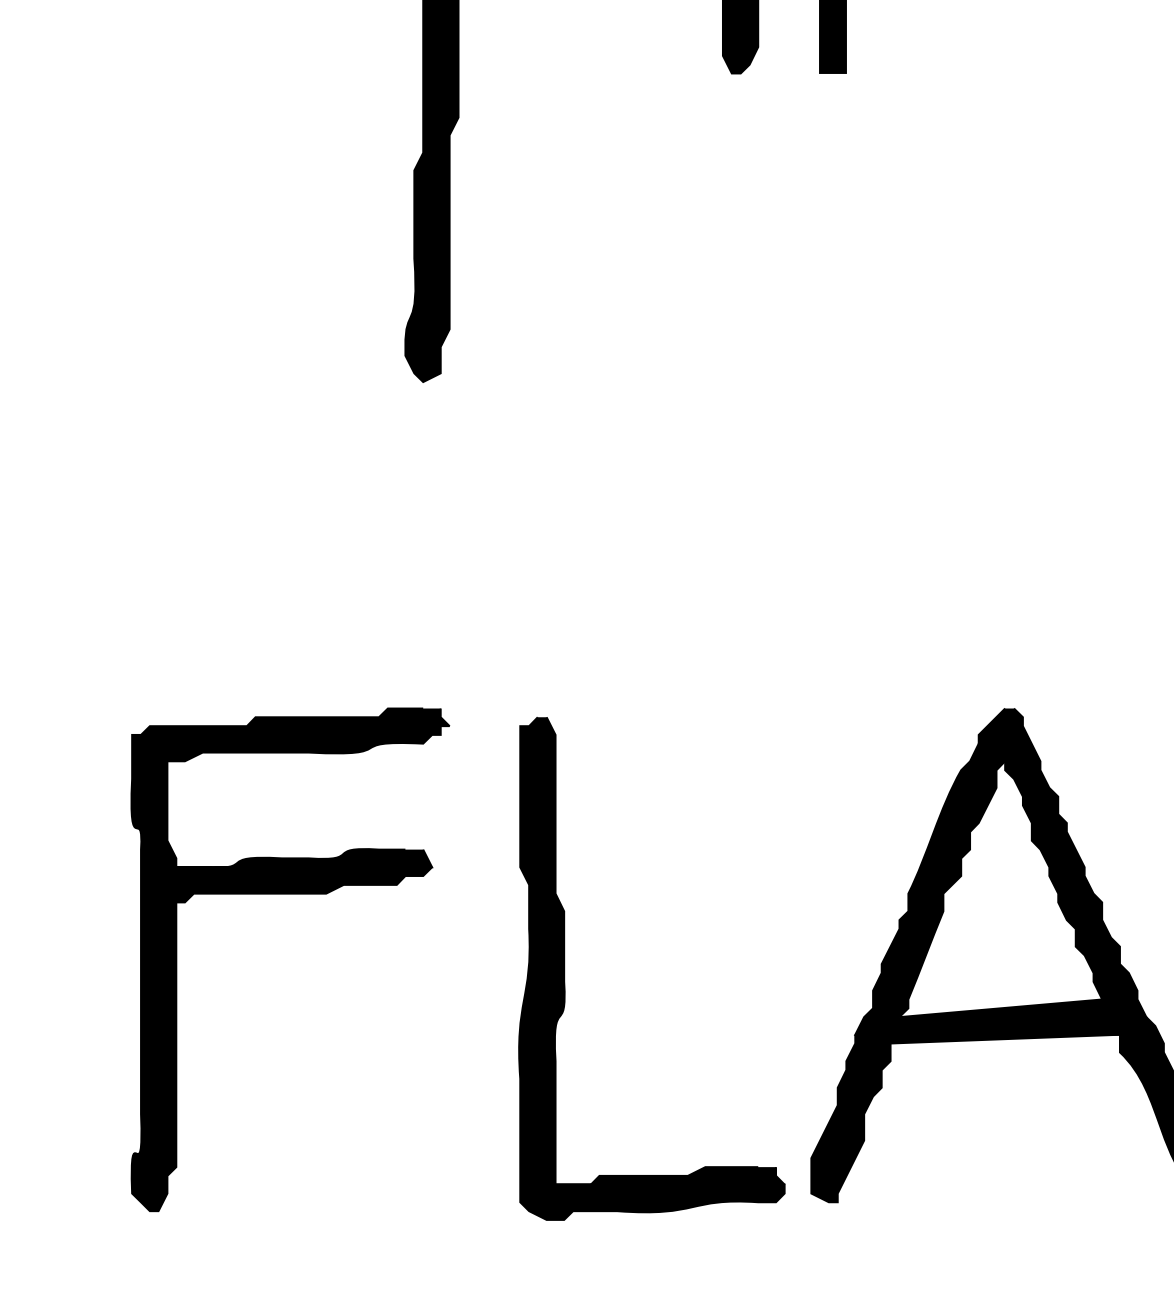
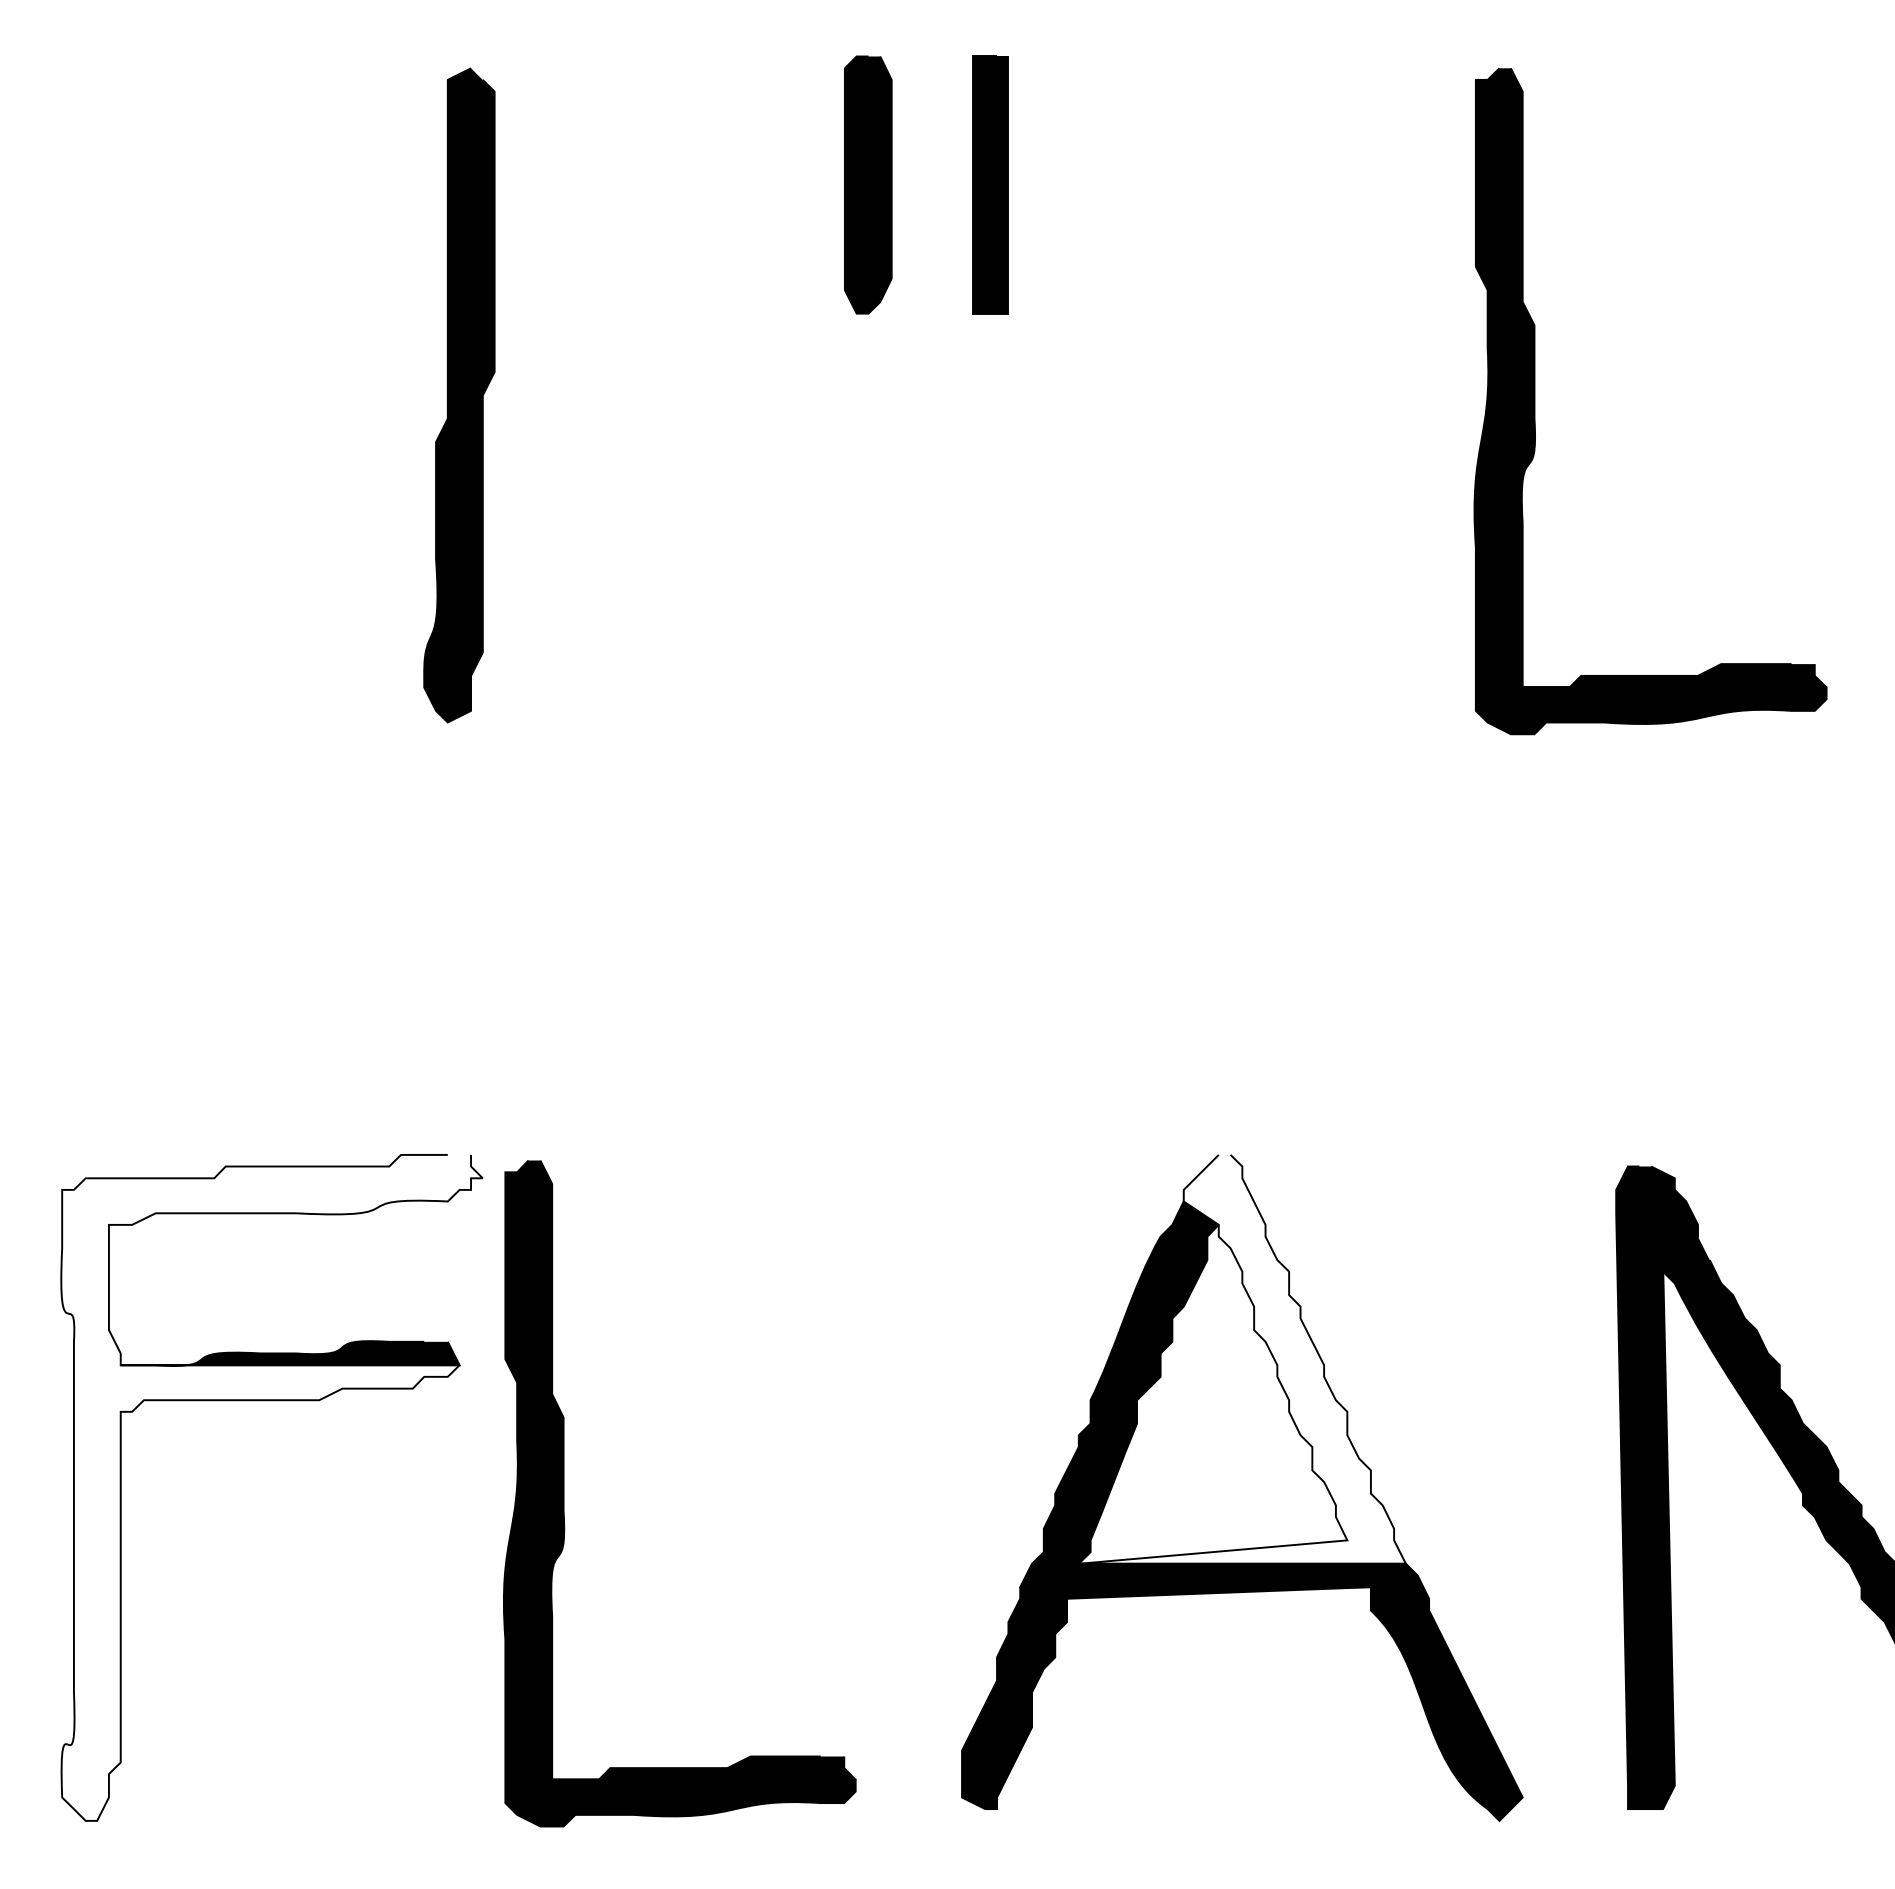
fill: (1022, 862) -> (1241, 1358), removed
fill: (290, 959) -> (271, 1487), removed
part: (564, 968) -> (564, 1493), moved

